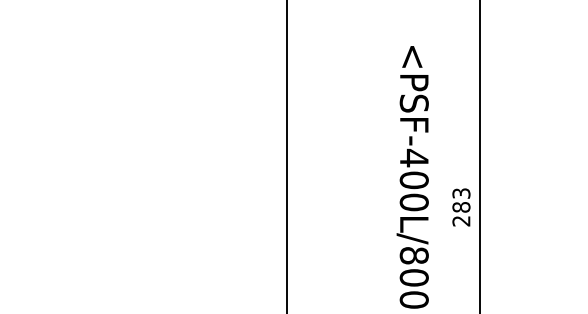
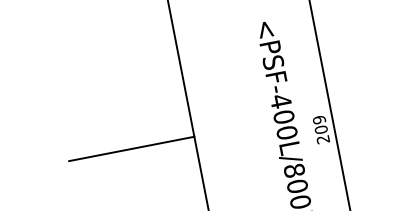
line: (199, 183) -> (131, 149), added
text: (461, 200) -> (320, 124), 283 -> 209

